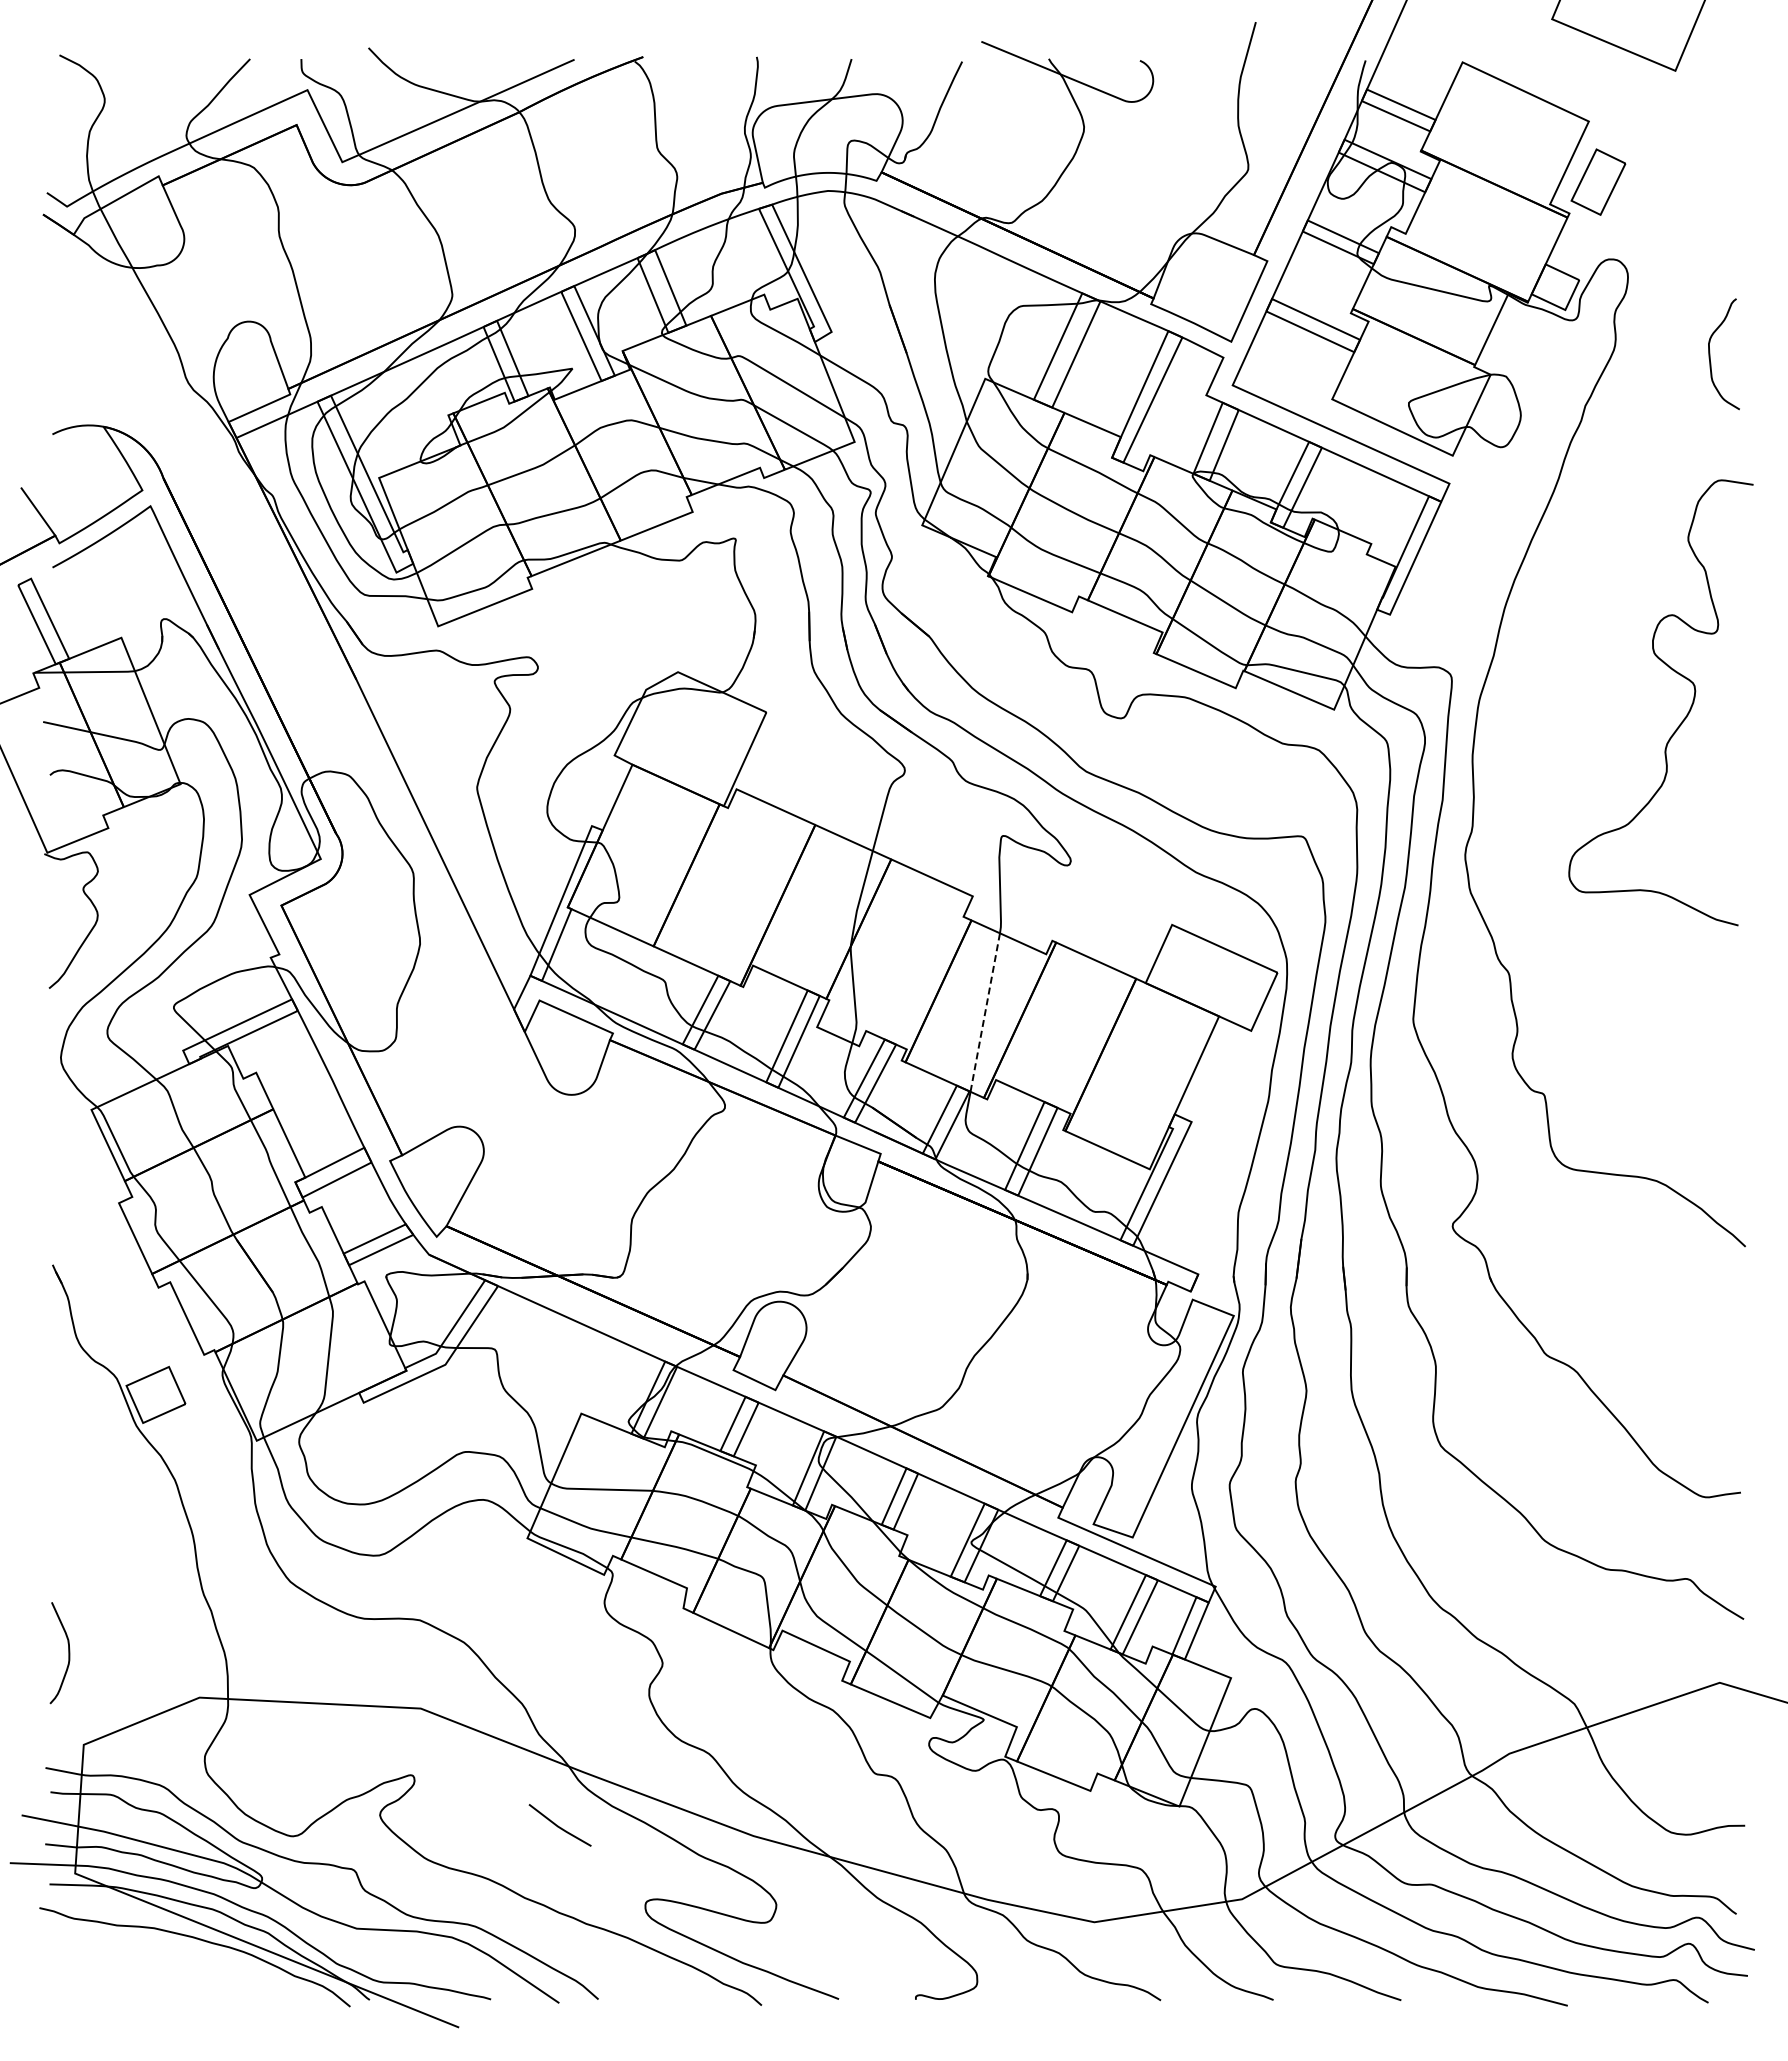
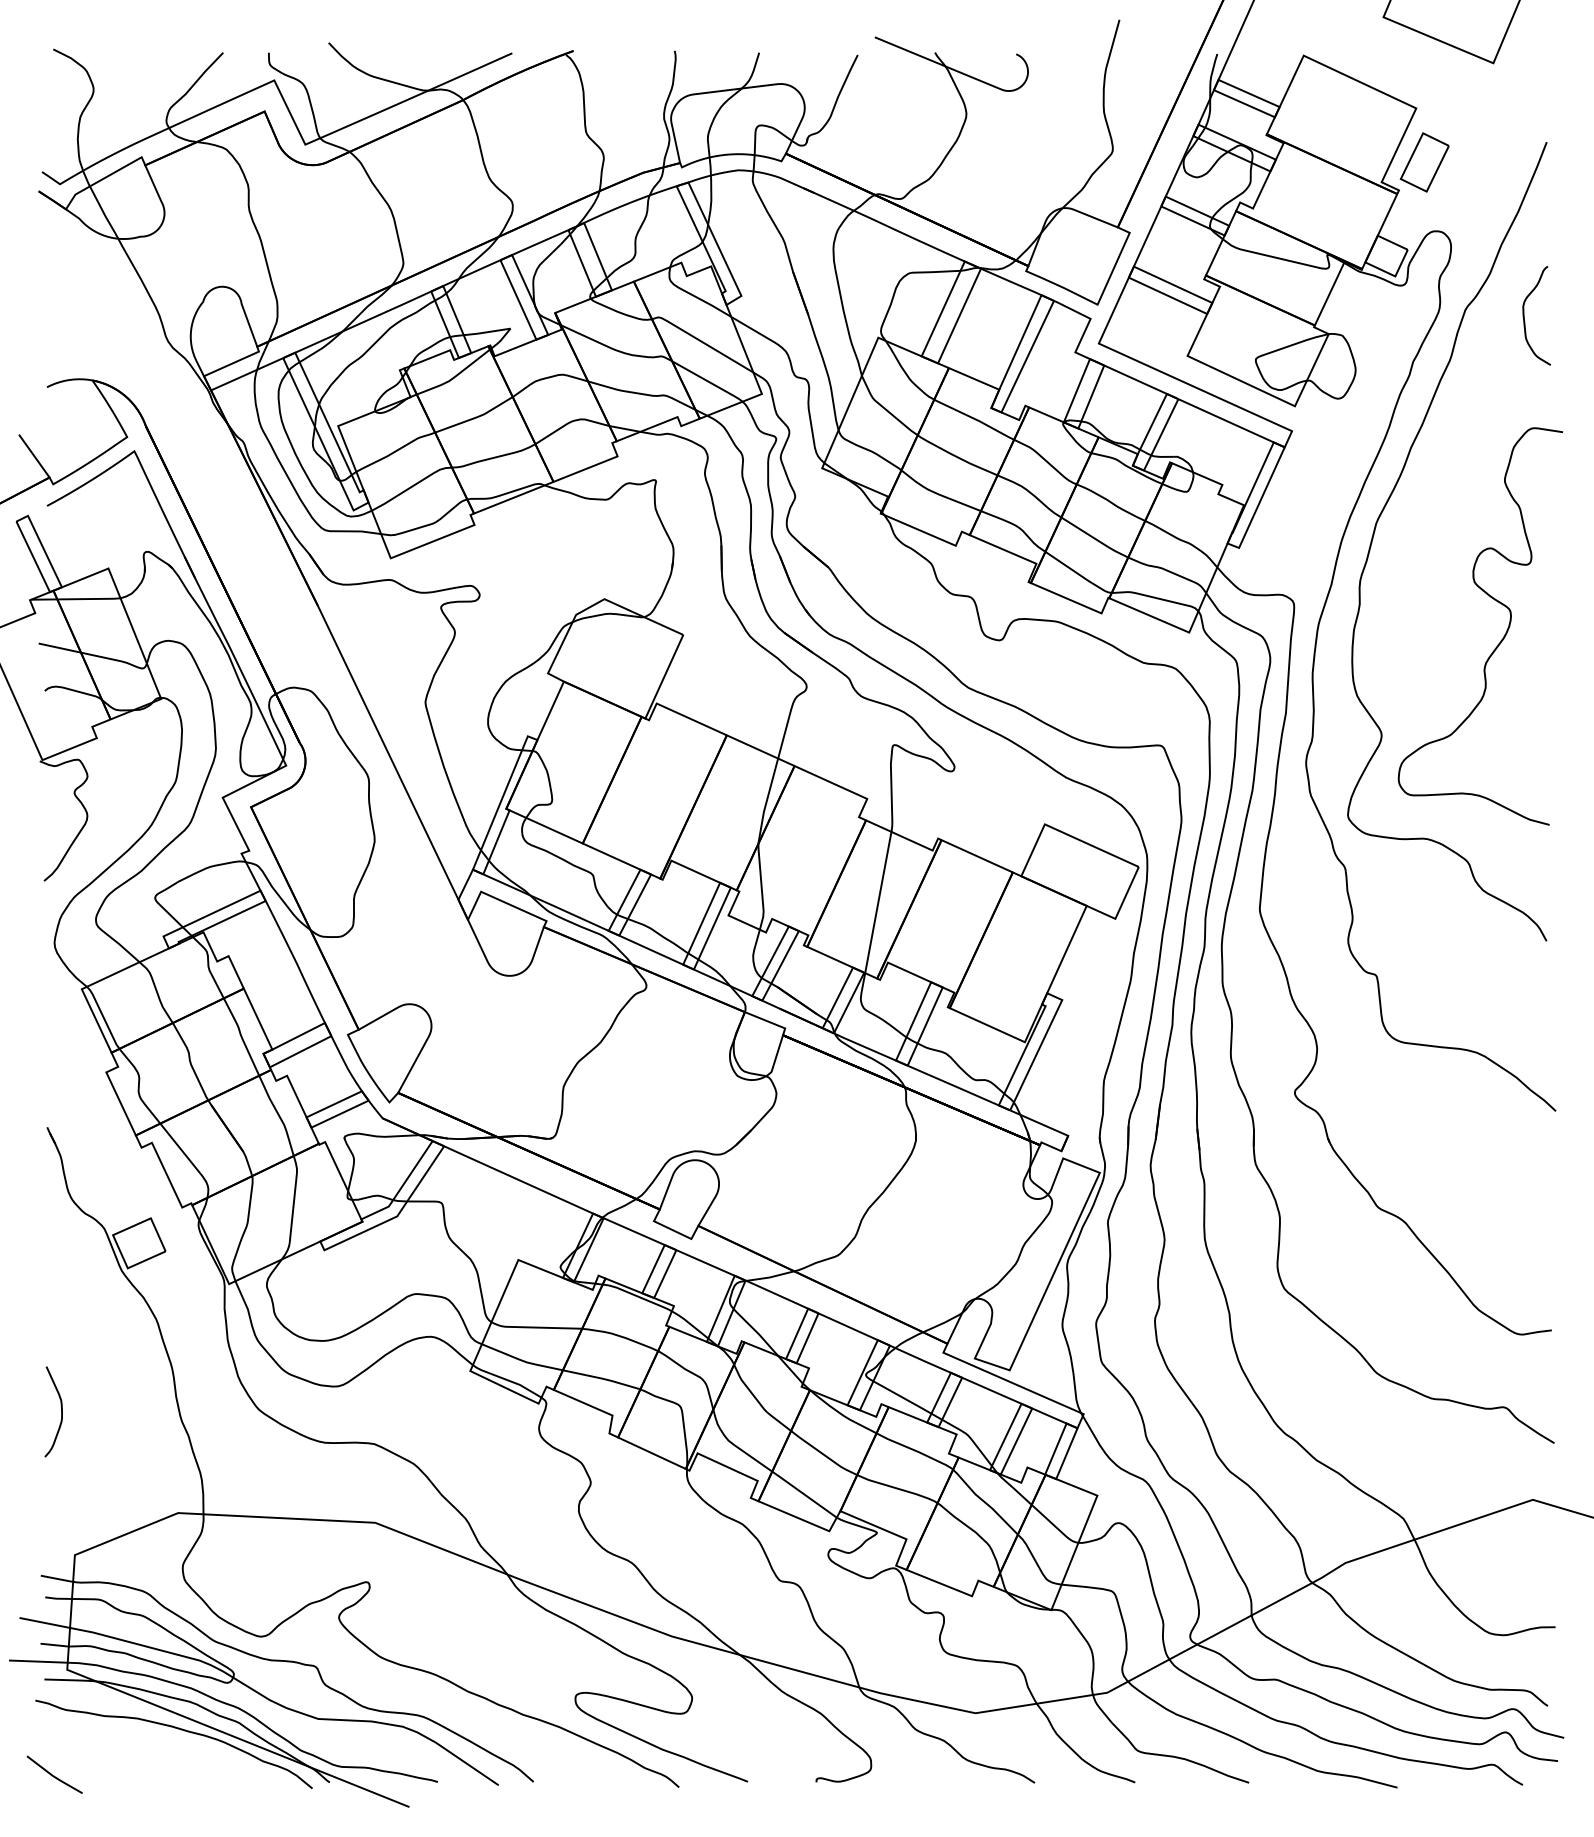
curve: (1552, 572) -> (1383, 510), added
line: (985, 1012) -> (878, 902), dashed -> solid
curve: (68, 1653) -> (61, 1412), moved
line: (558, 1825) -> (53, 1774), moved

